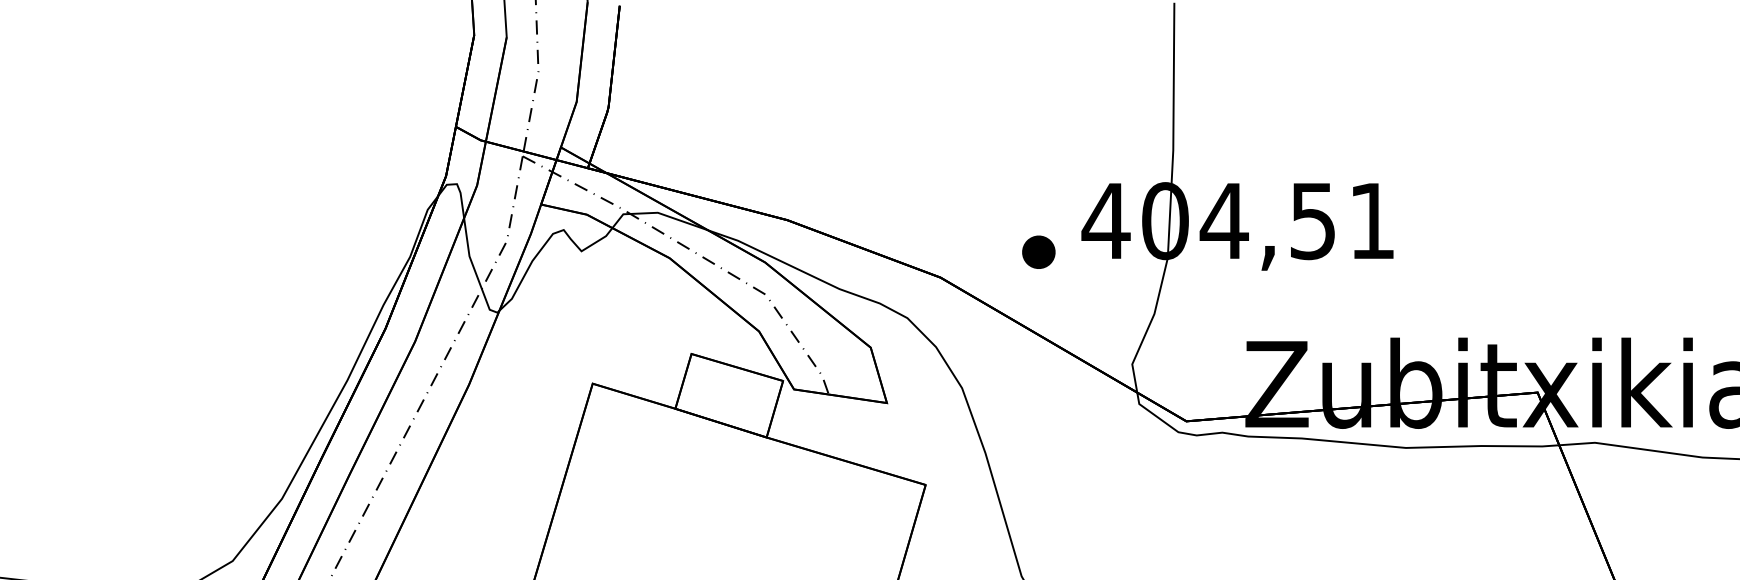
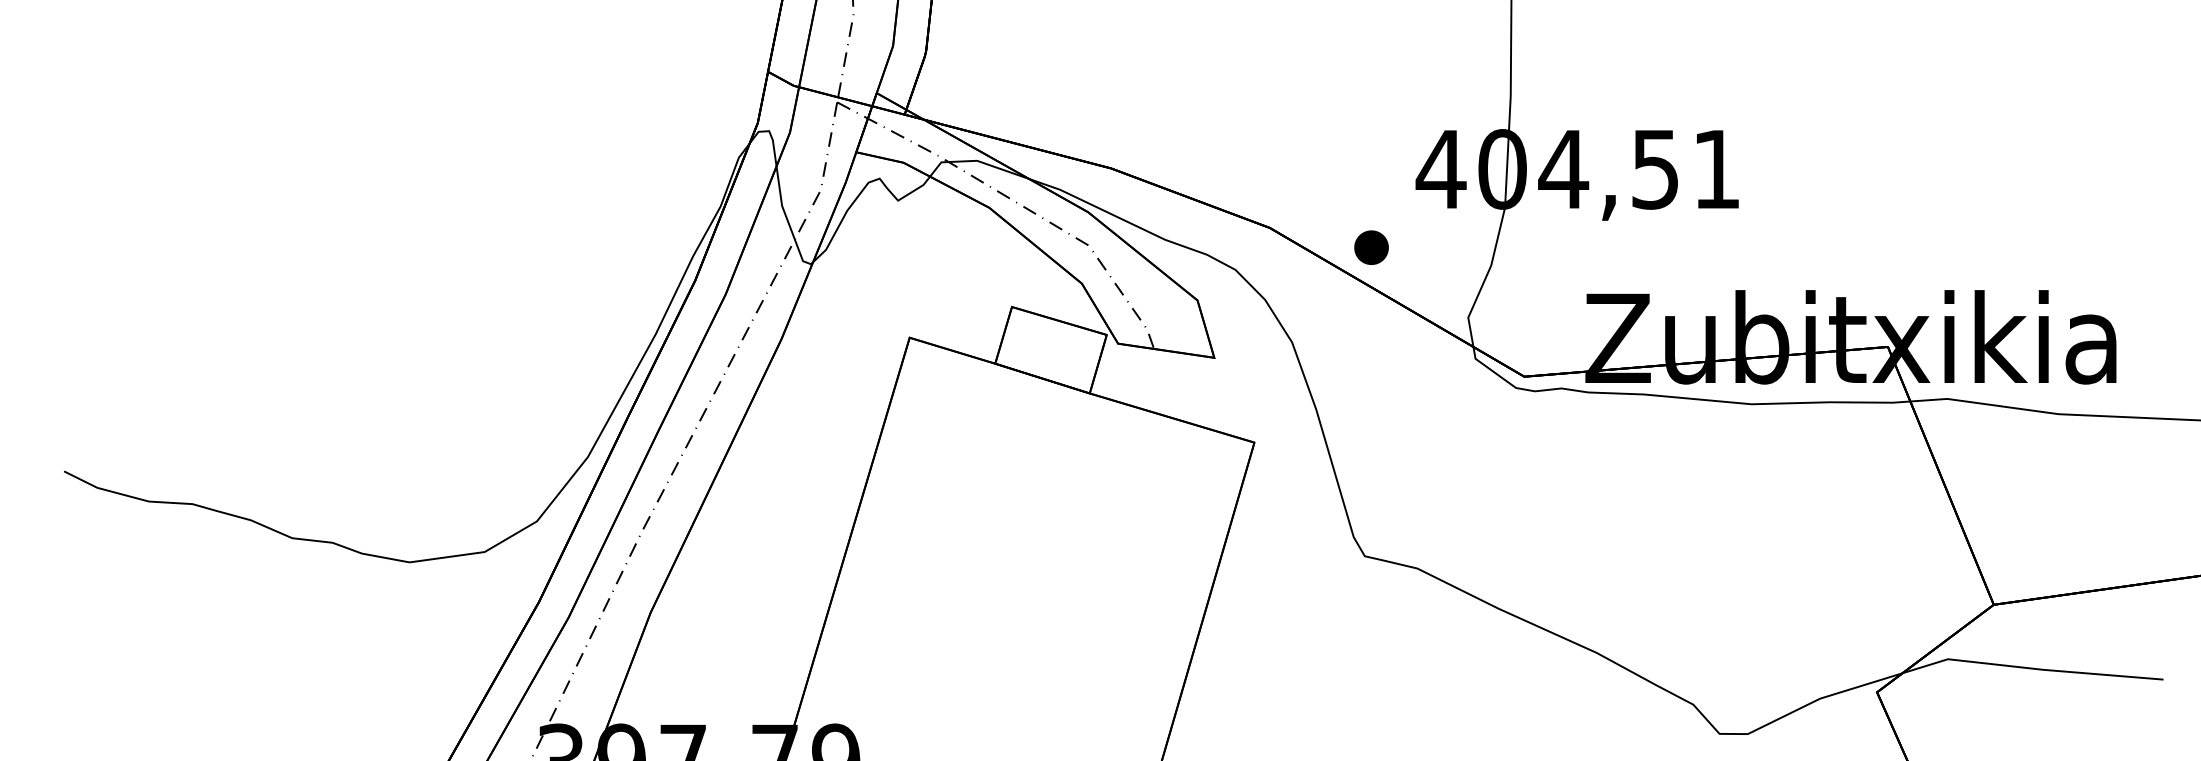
part: (1038, 252) -> (1371, 247), moved

